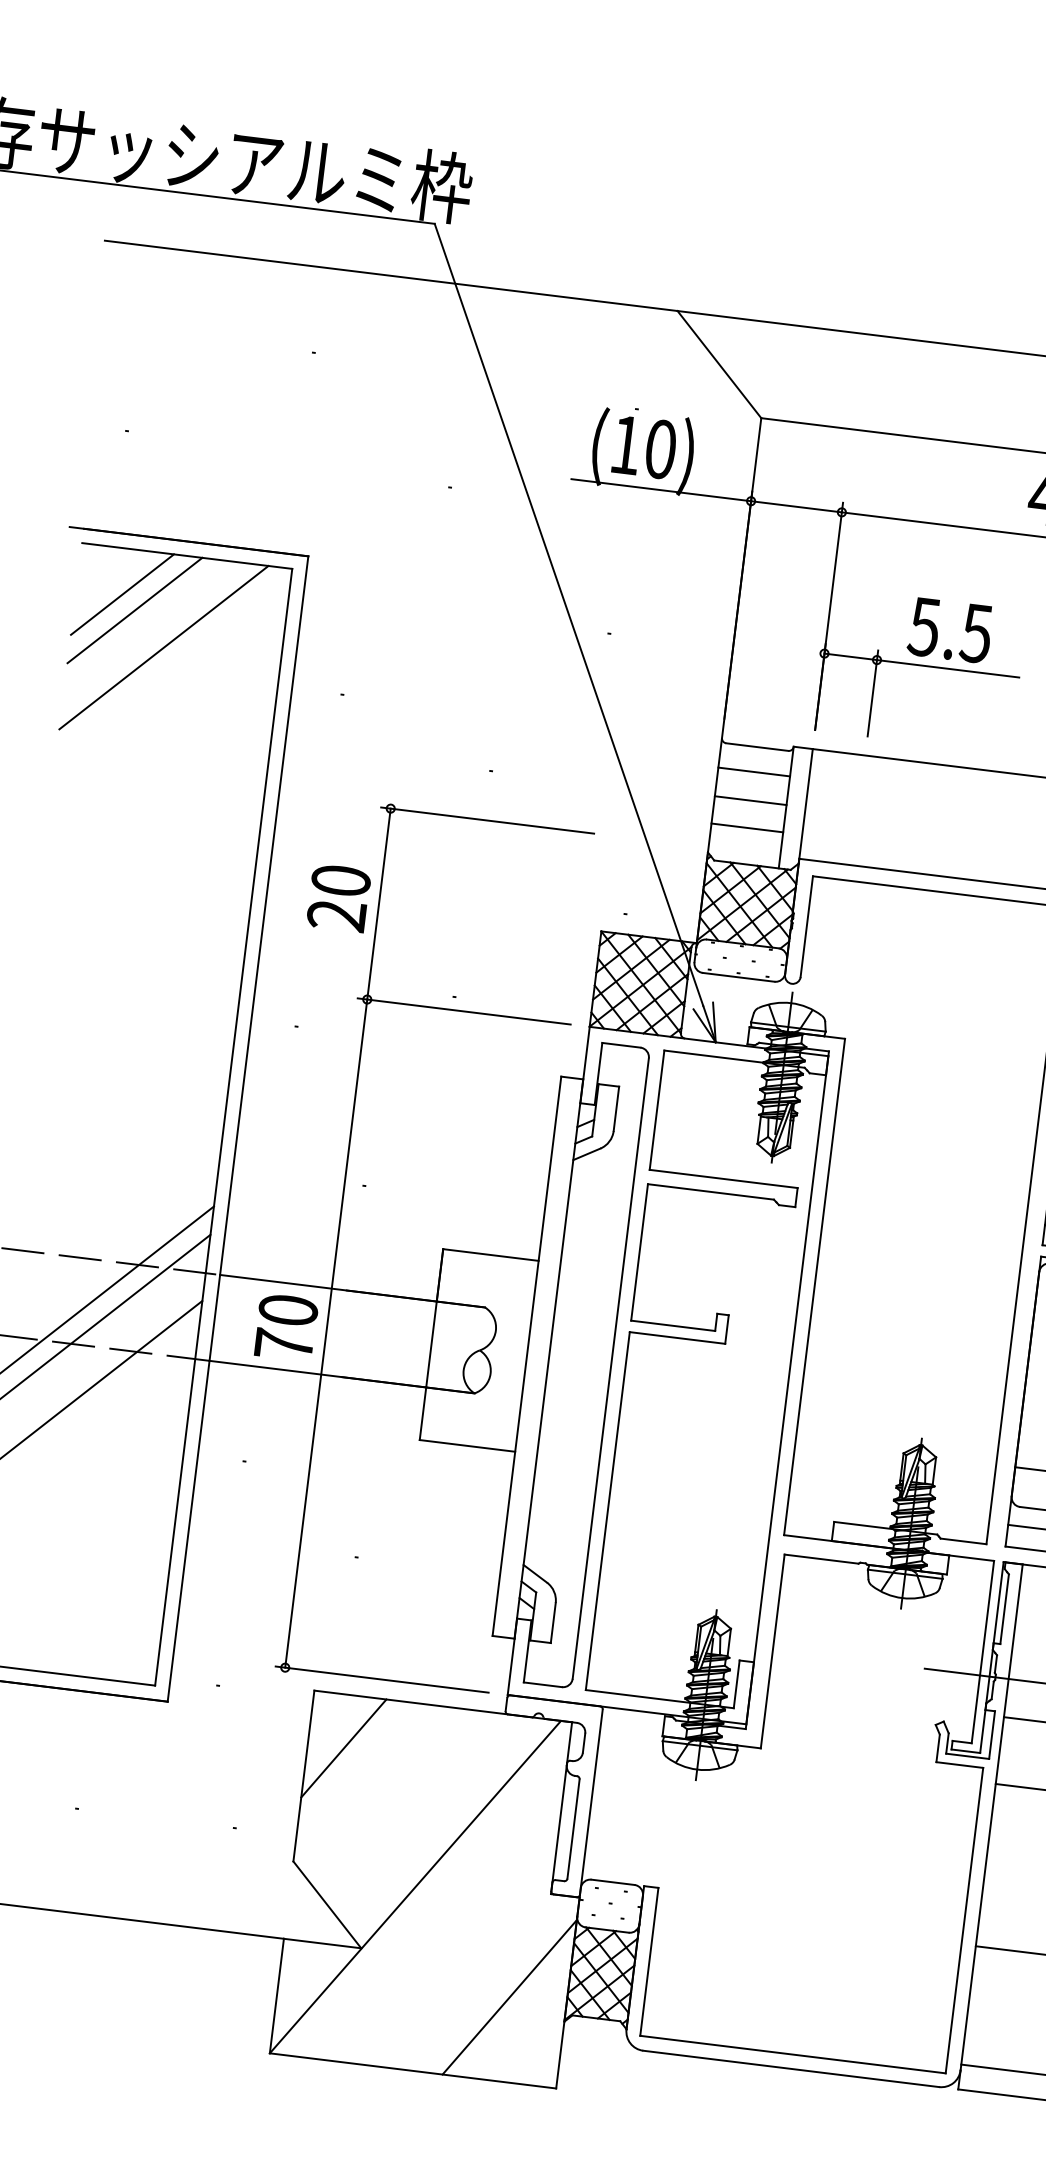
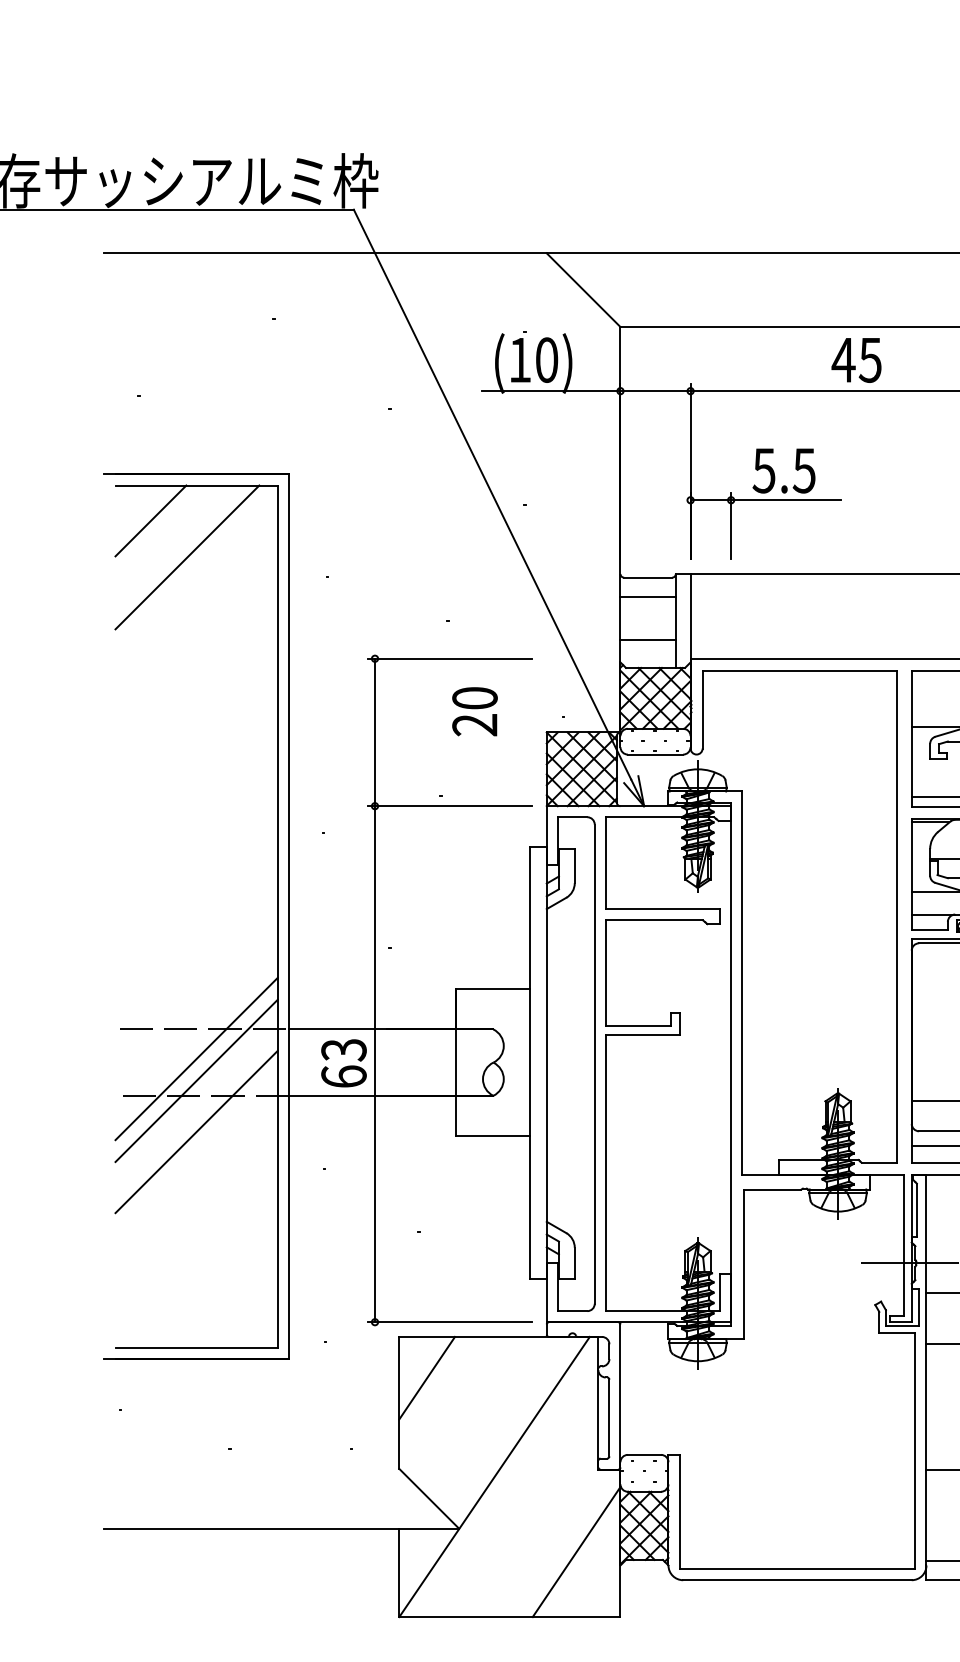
line: (134, 609) -> (161, 531), removed
line: (749, 801) -> (647, 619), removed
text: (338, 897) -> (474, 711), moved
text: (285, 1327) -> (343, 1063), 70 -> 63

